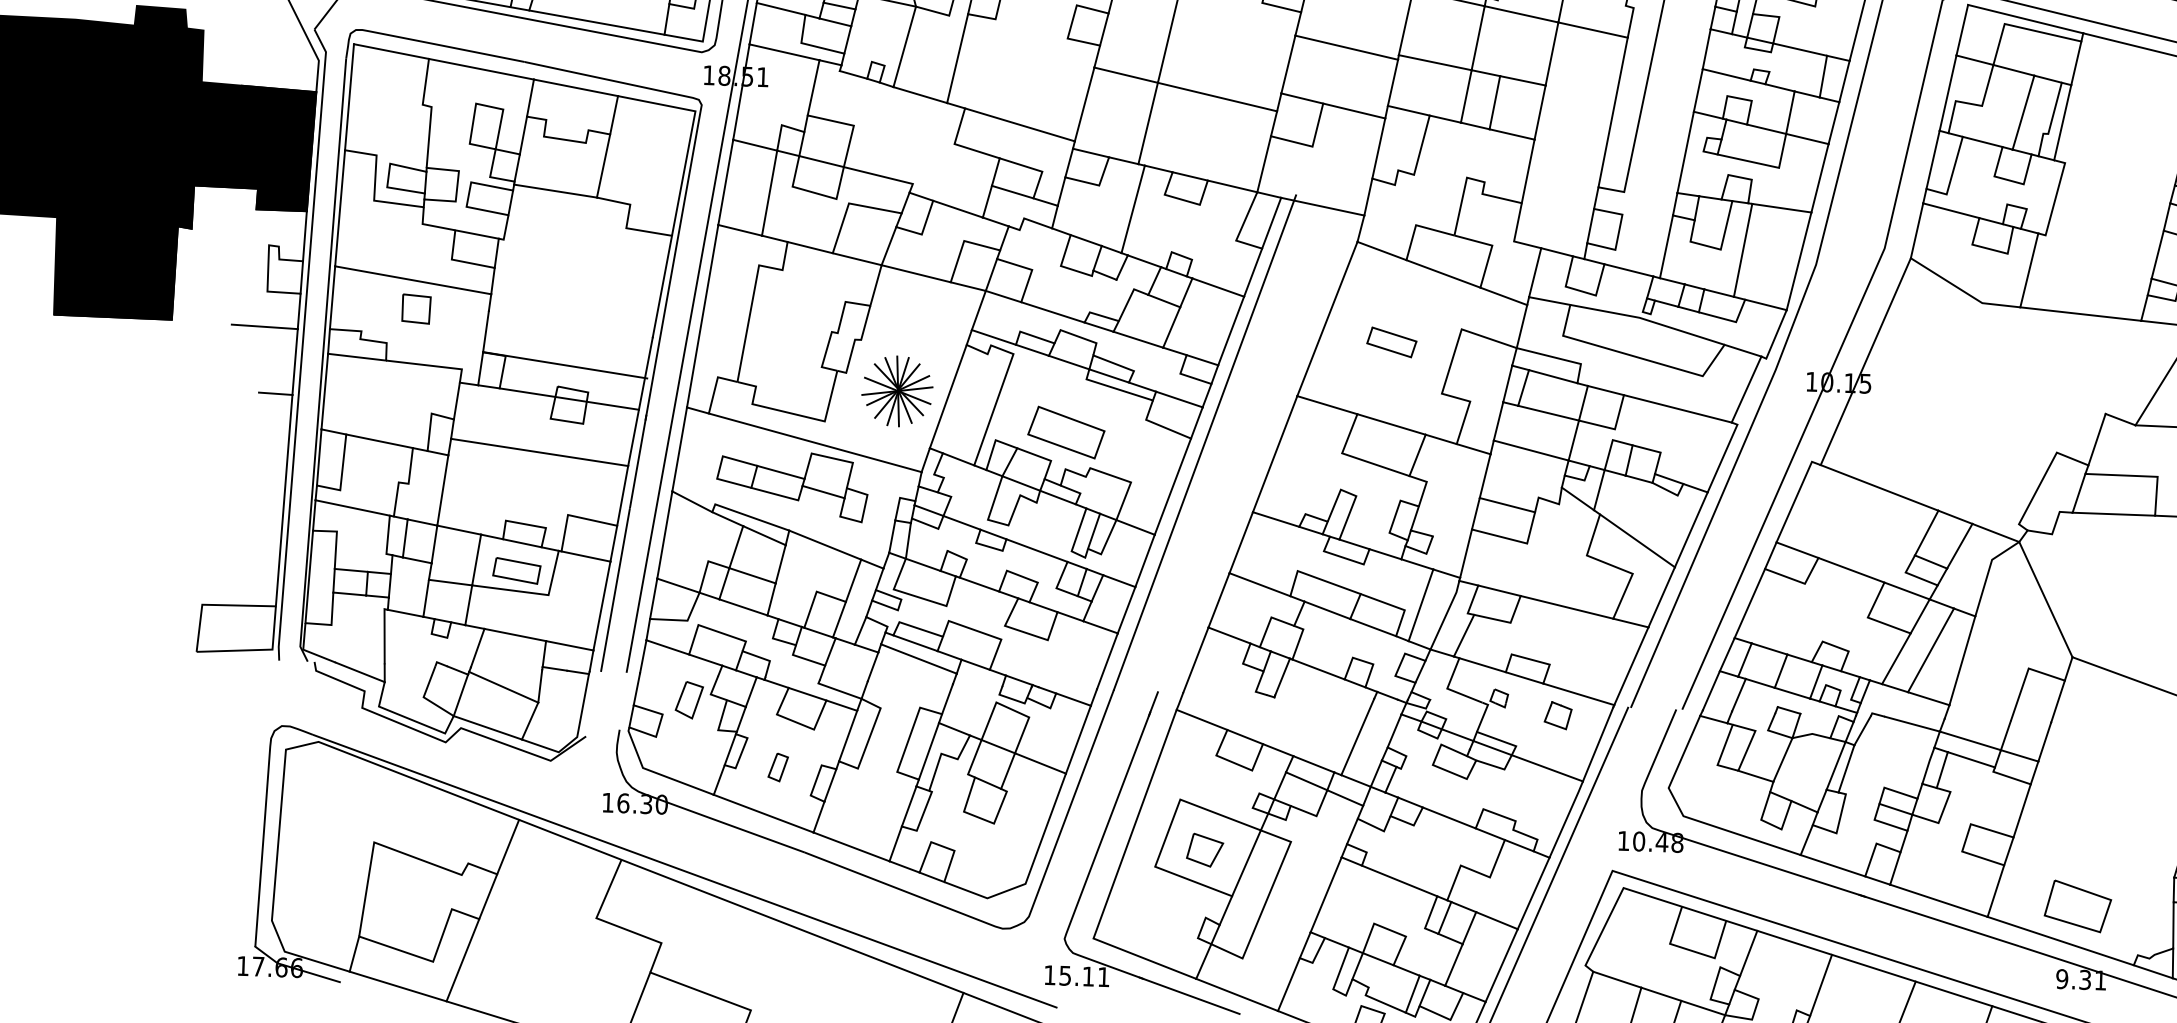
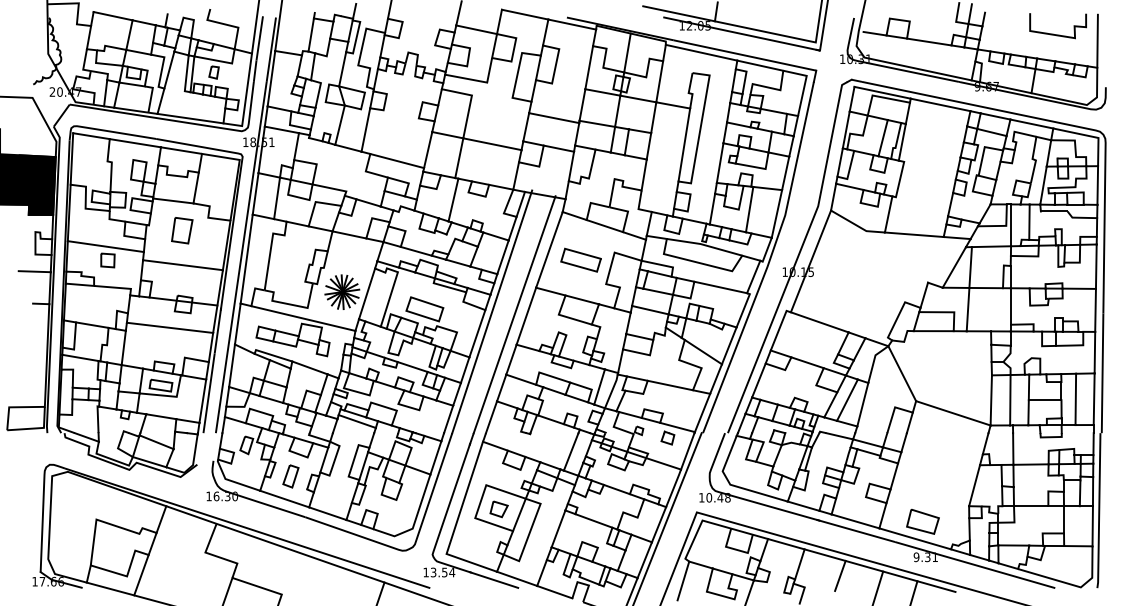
part: (572, 252) -> (182, 230), added
part: (1390, 341) -> (580, 259), size x1.67
line: (564, 365) -> (182, 265), moved
line: (1250, 449) -> (514, 314), added
part: (777, 767) -> (290, 476), size x1.67
text: (1085, 976) -> (443, 572), 15.11 -> 13.54

